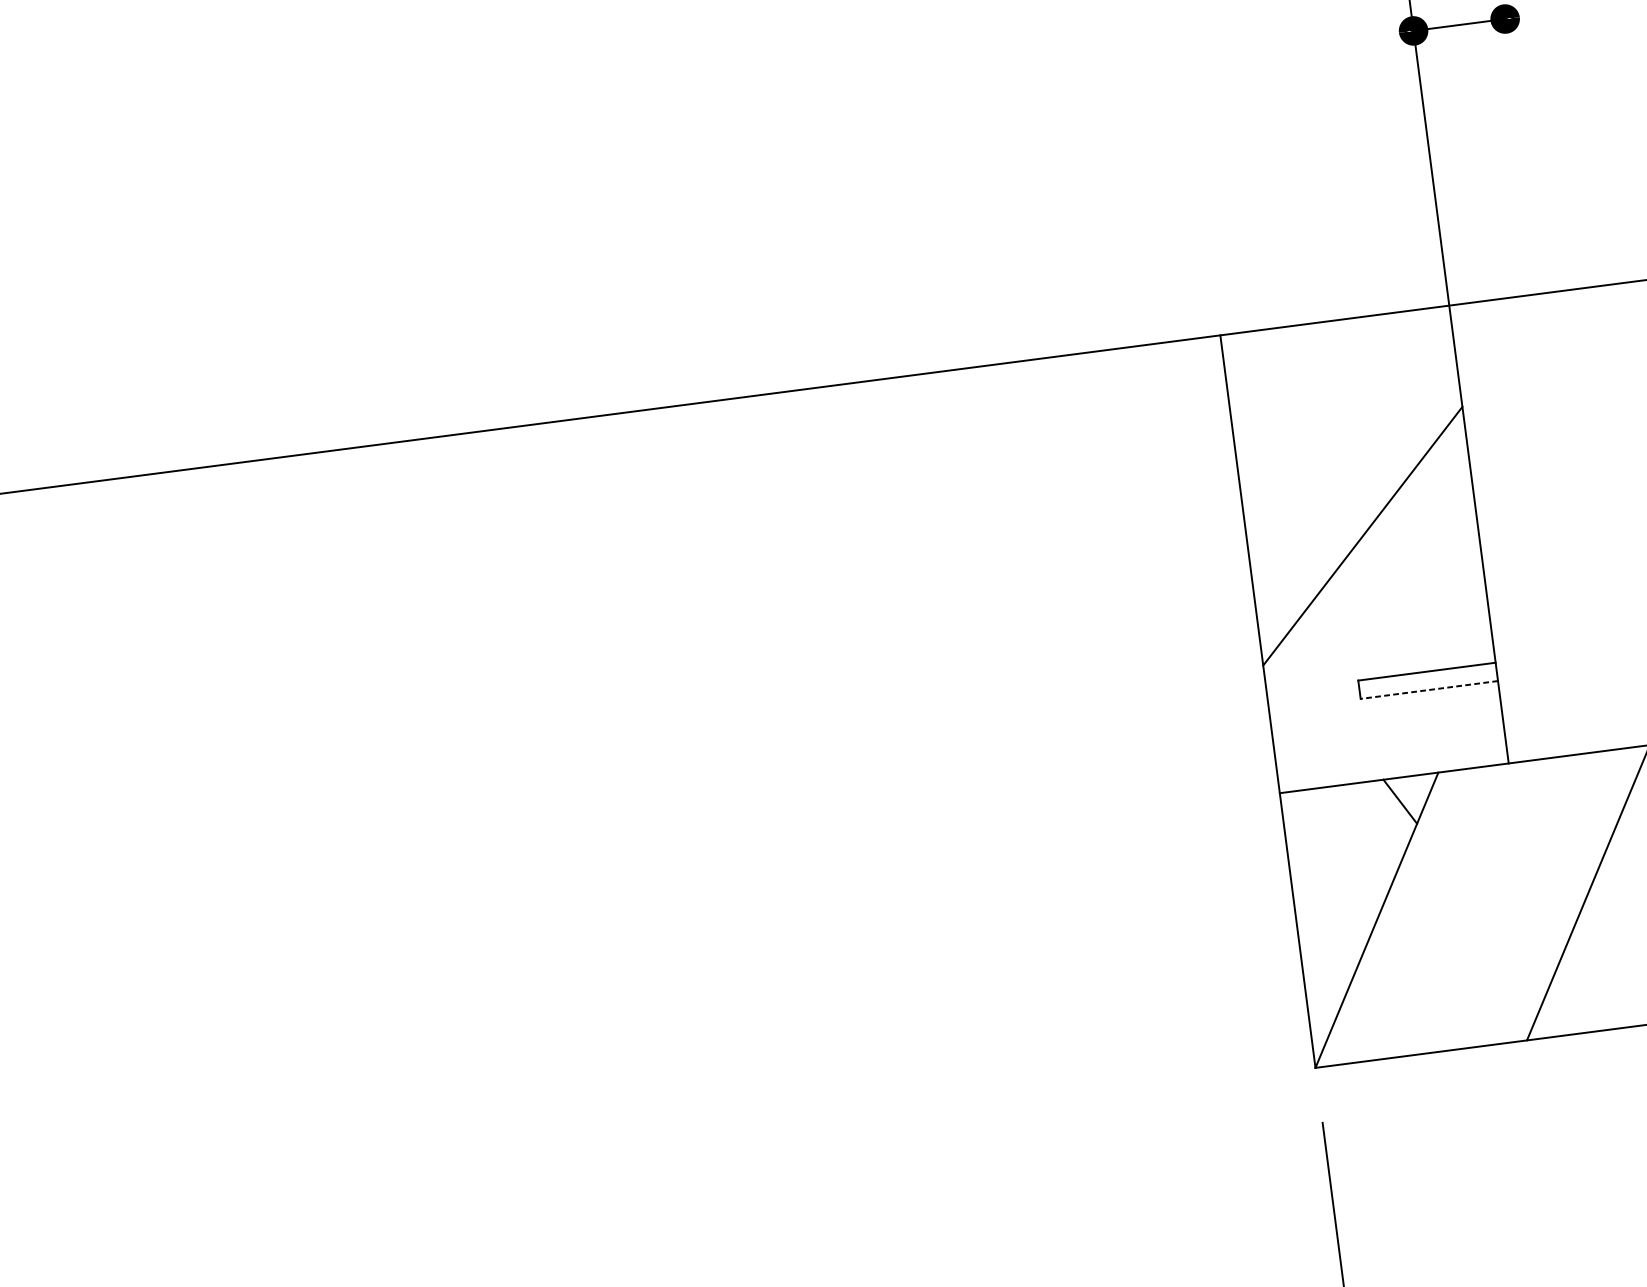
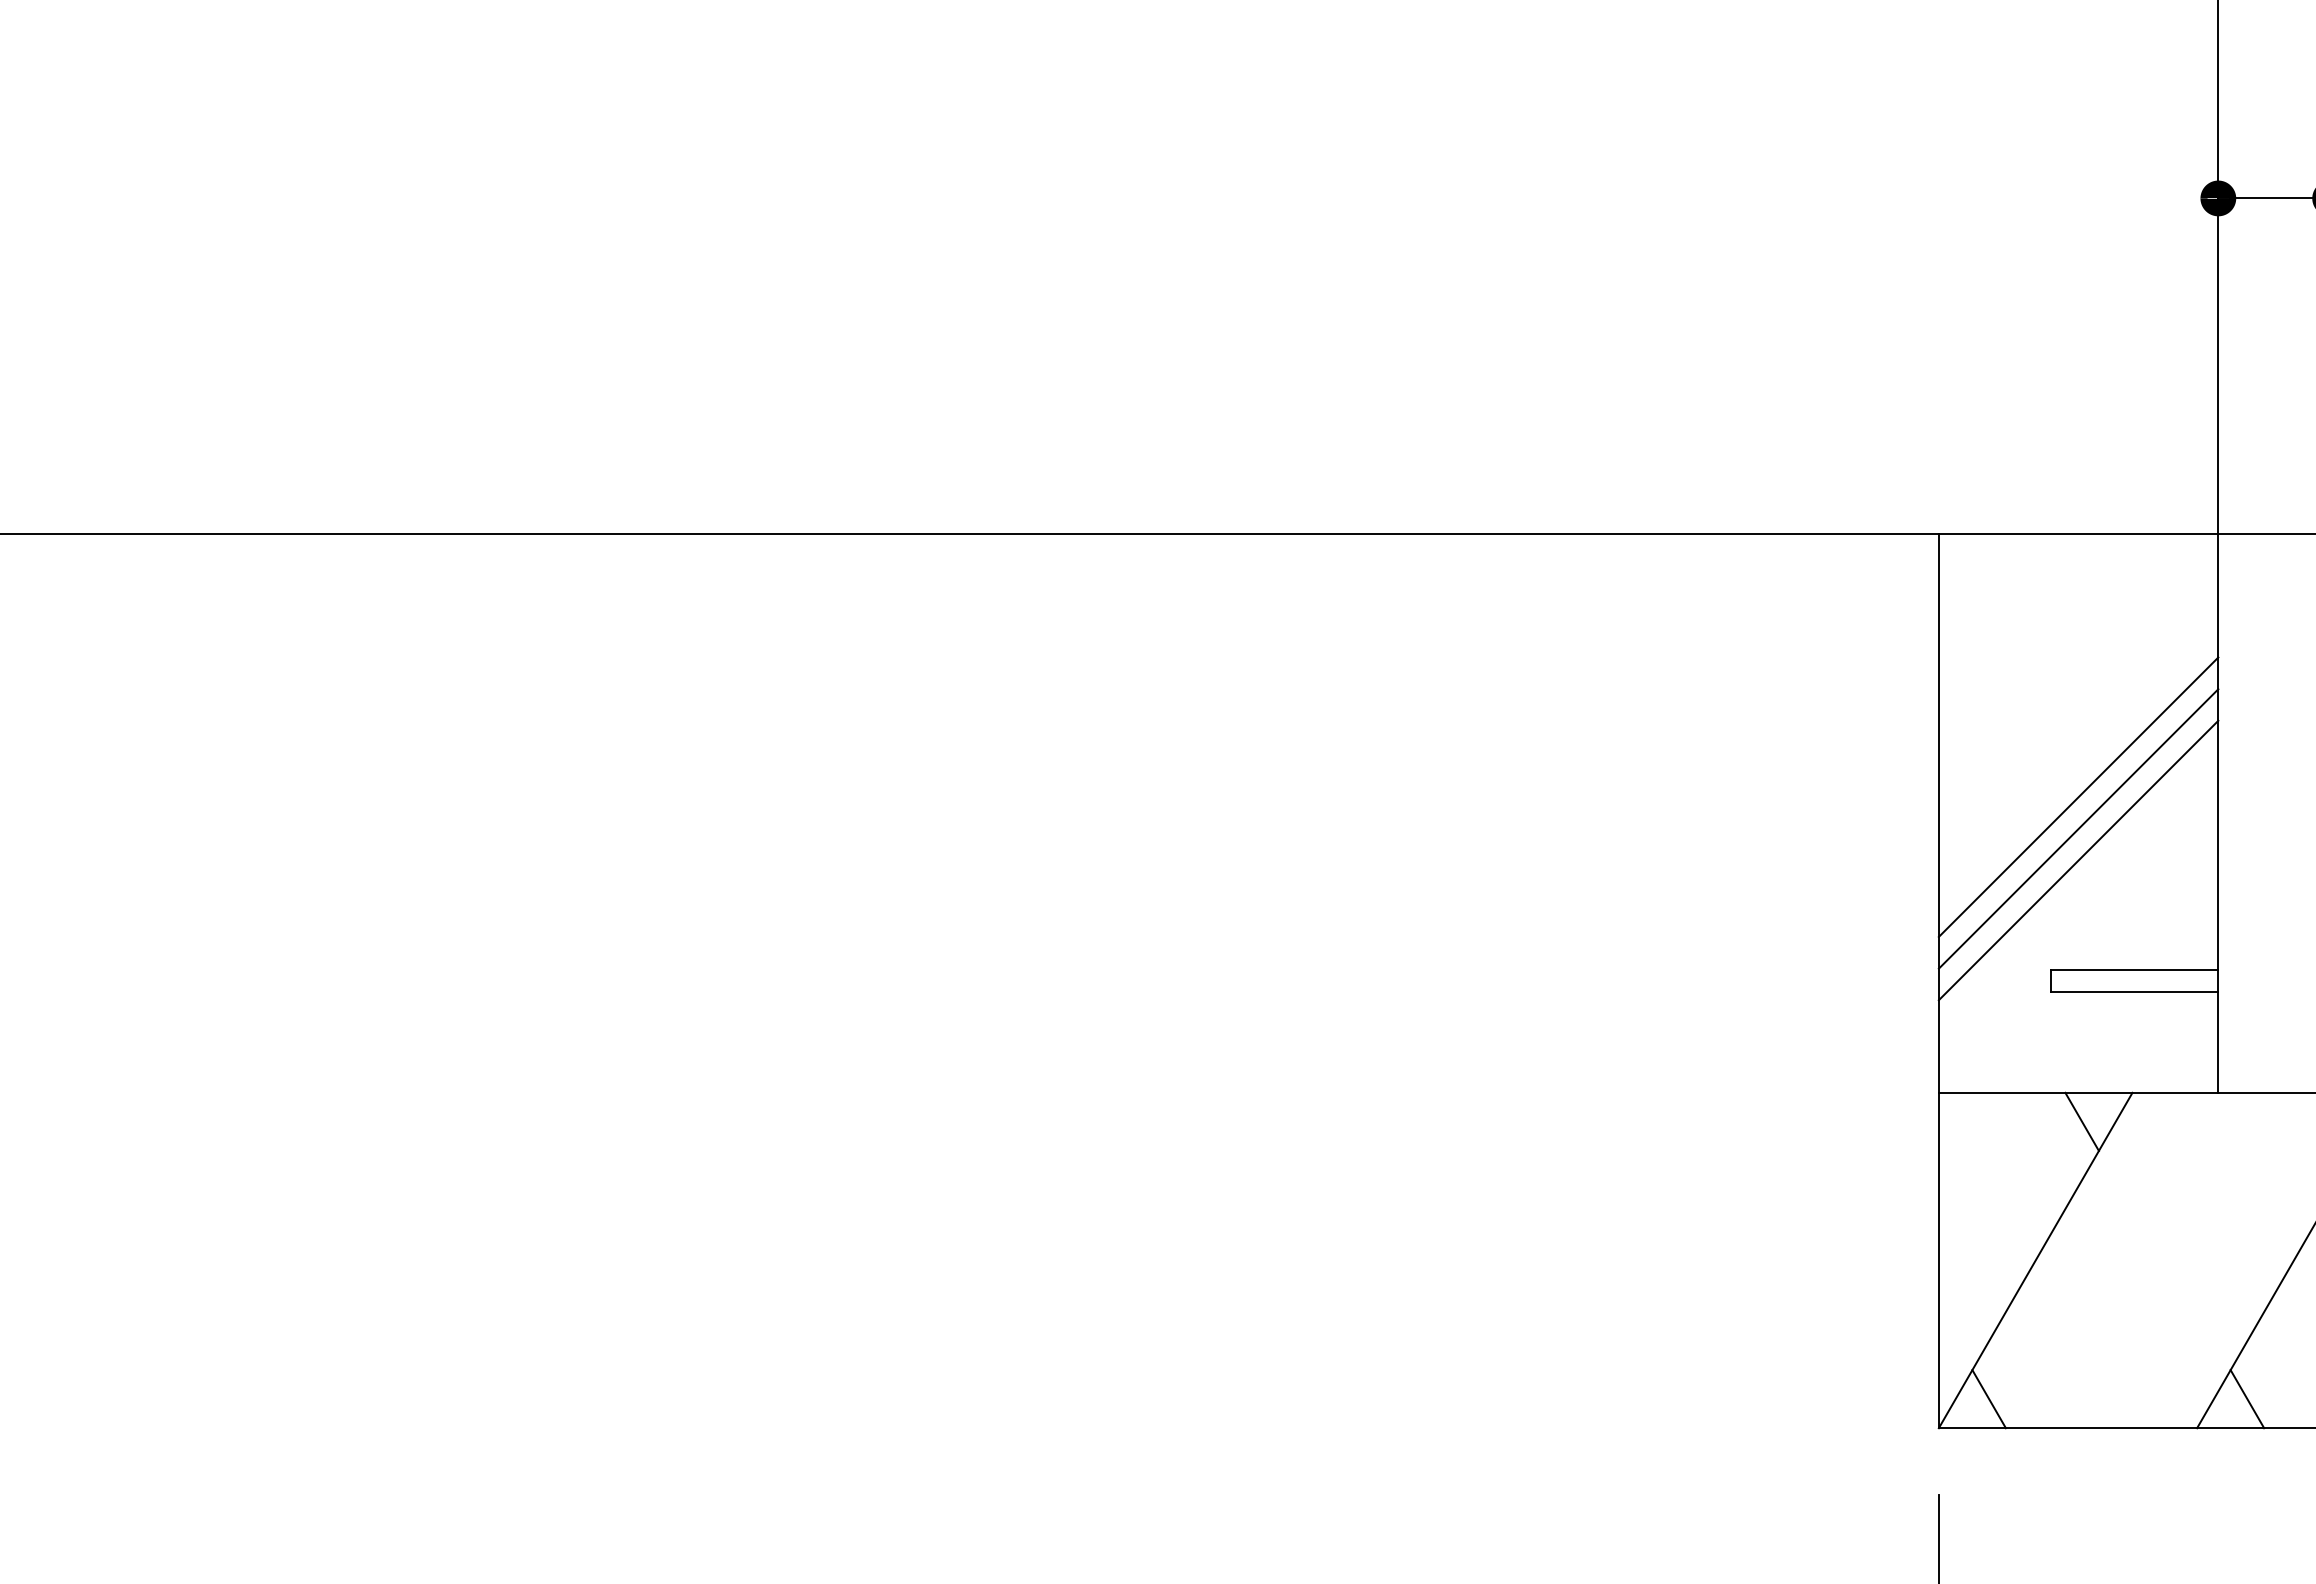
line: (1366, 561) -> (2078, 828), added
line: (1369, 588) -> (2078, 860), added
line: (1429, 690) -> (2134, 992), dashed -> solid
line: (1565, 1011) -> (2247, 1399), added
line: (1353, 1039) -> (1988, 1399), added

